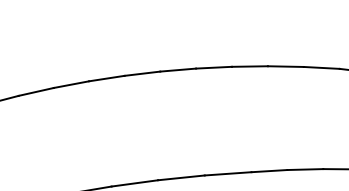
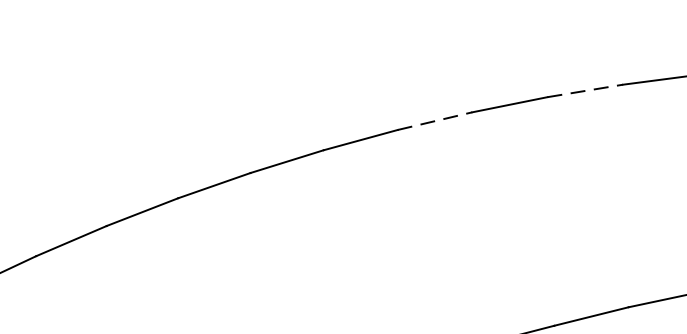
line: (285, 66) -> (584, 90), solid -> dashed
line: (214, 67) -> (435, 120), solid -> dashed

